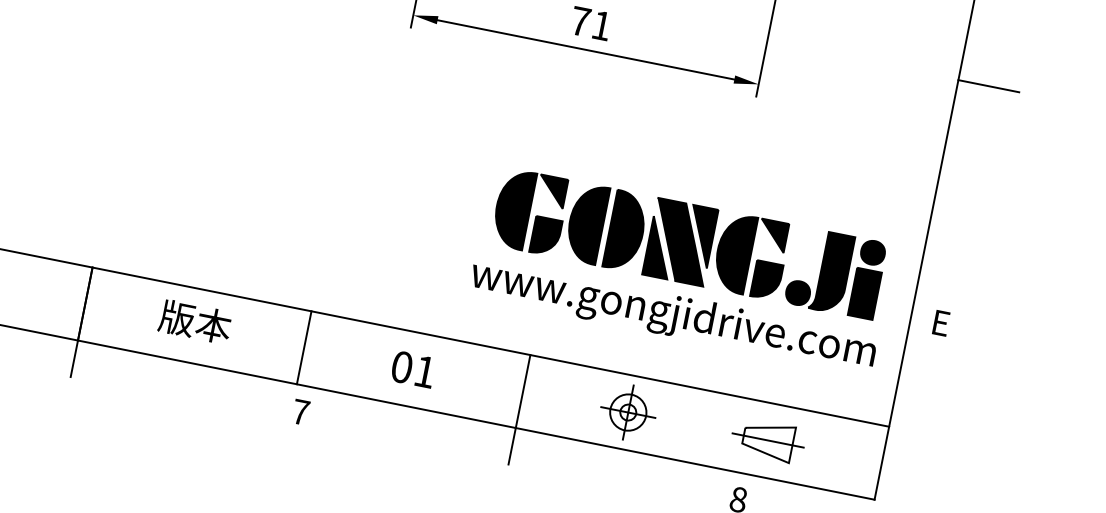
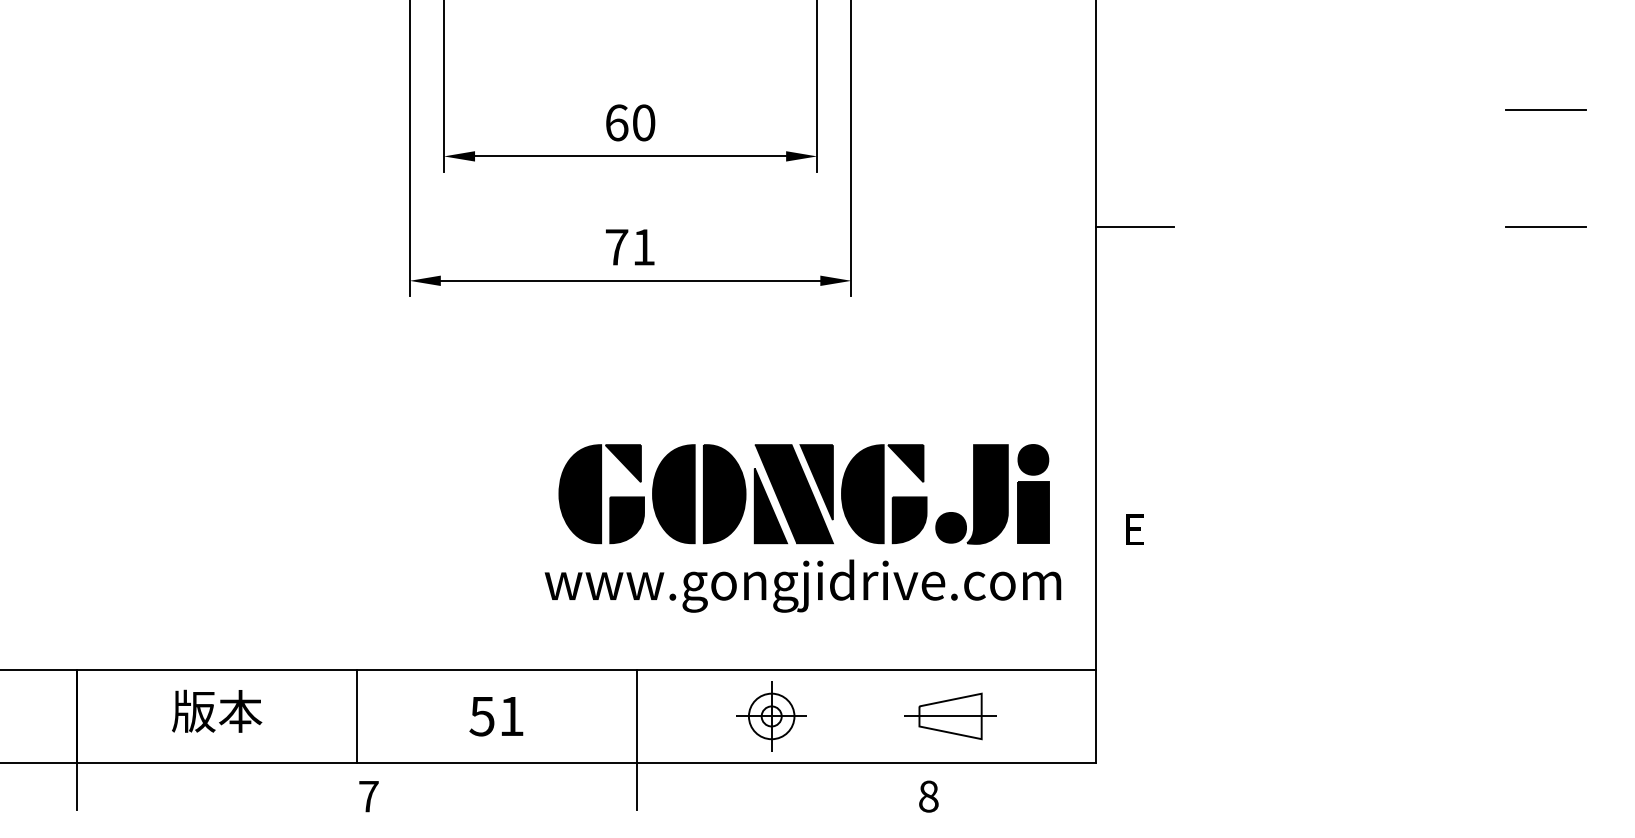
text: (401, 367) -> (481, 716), 01 -> 51

